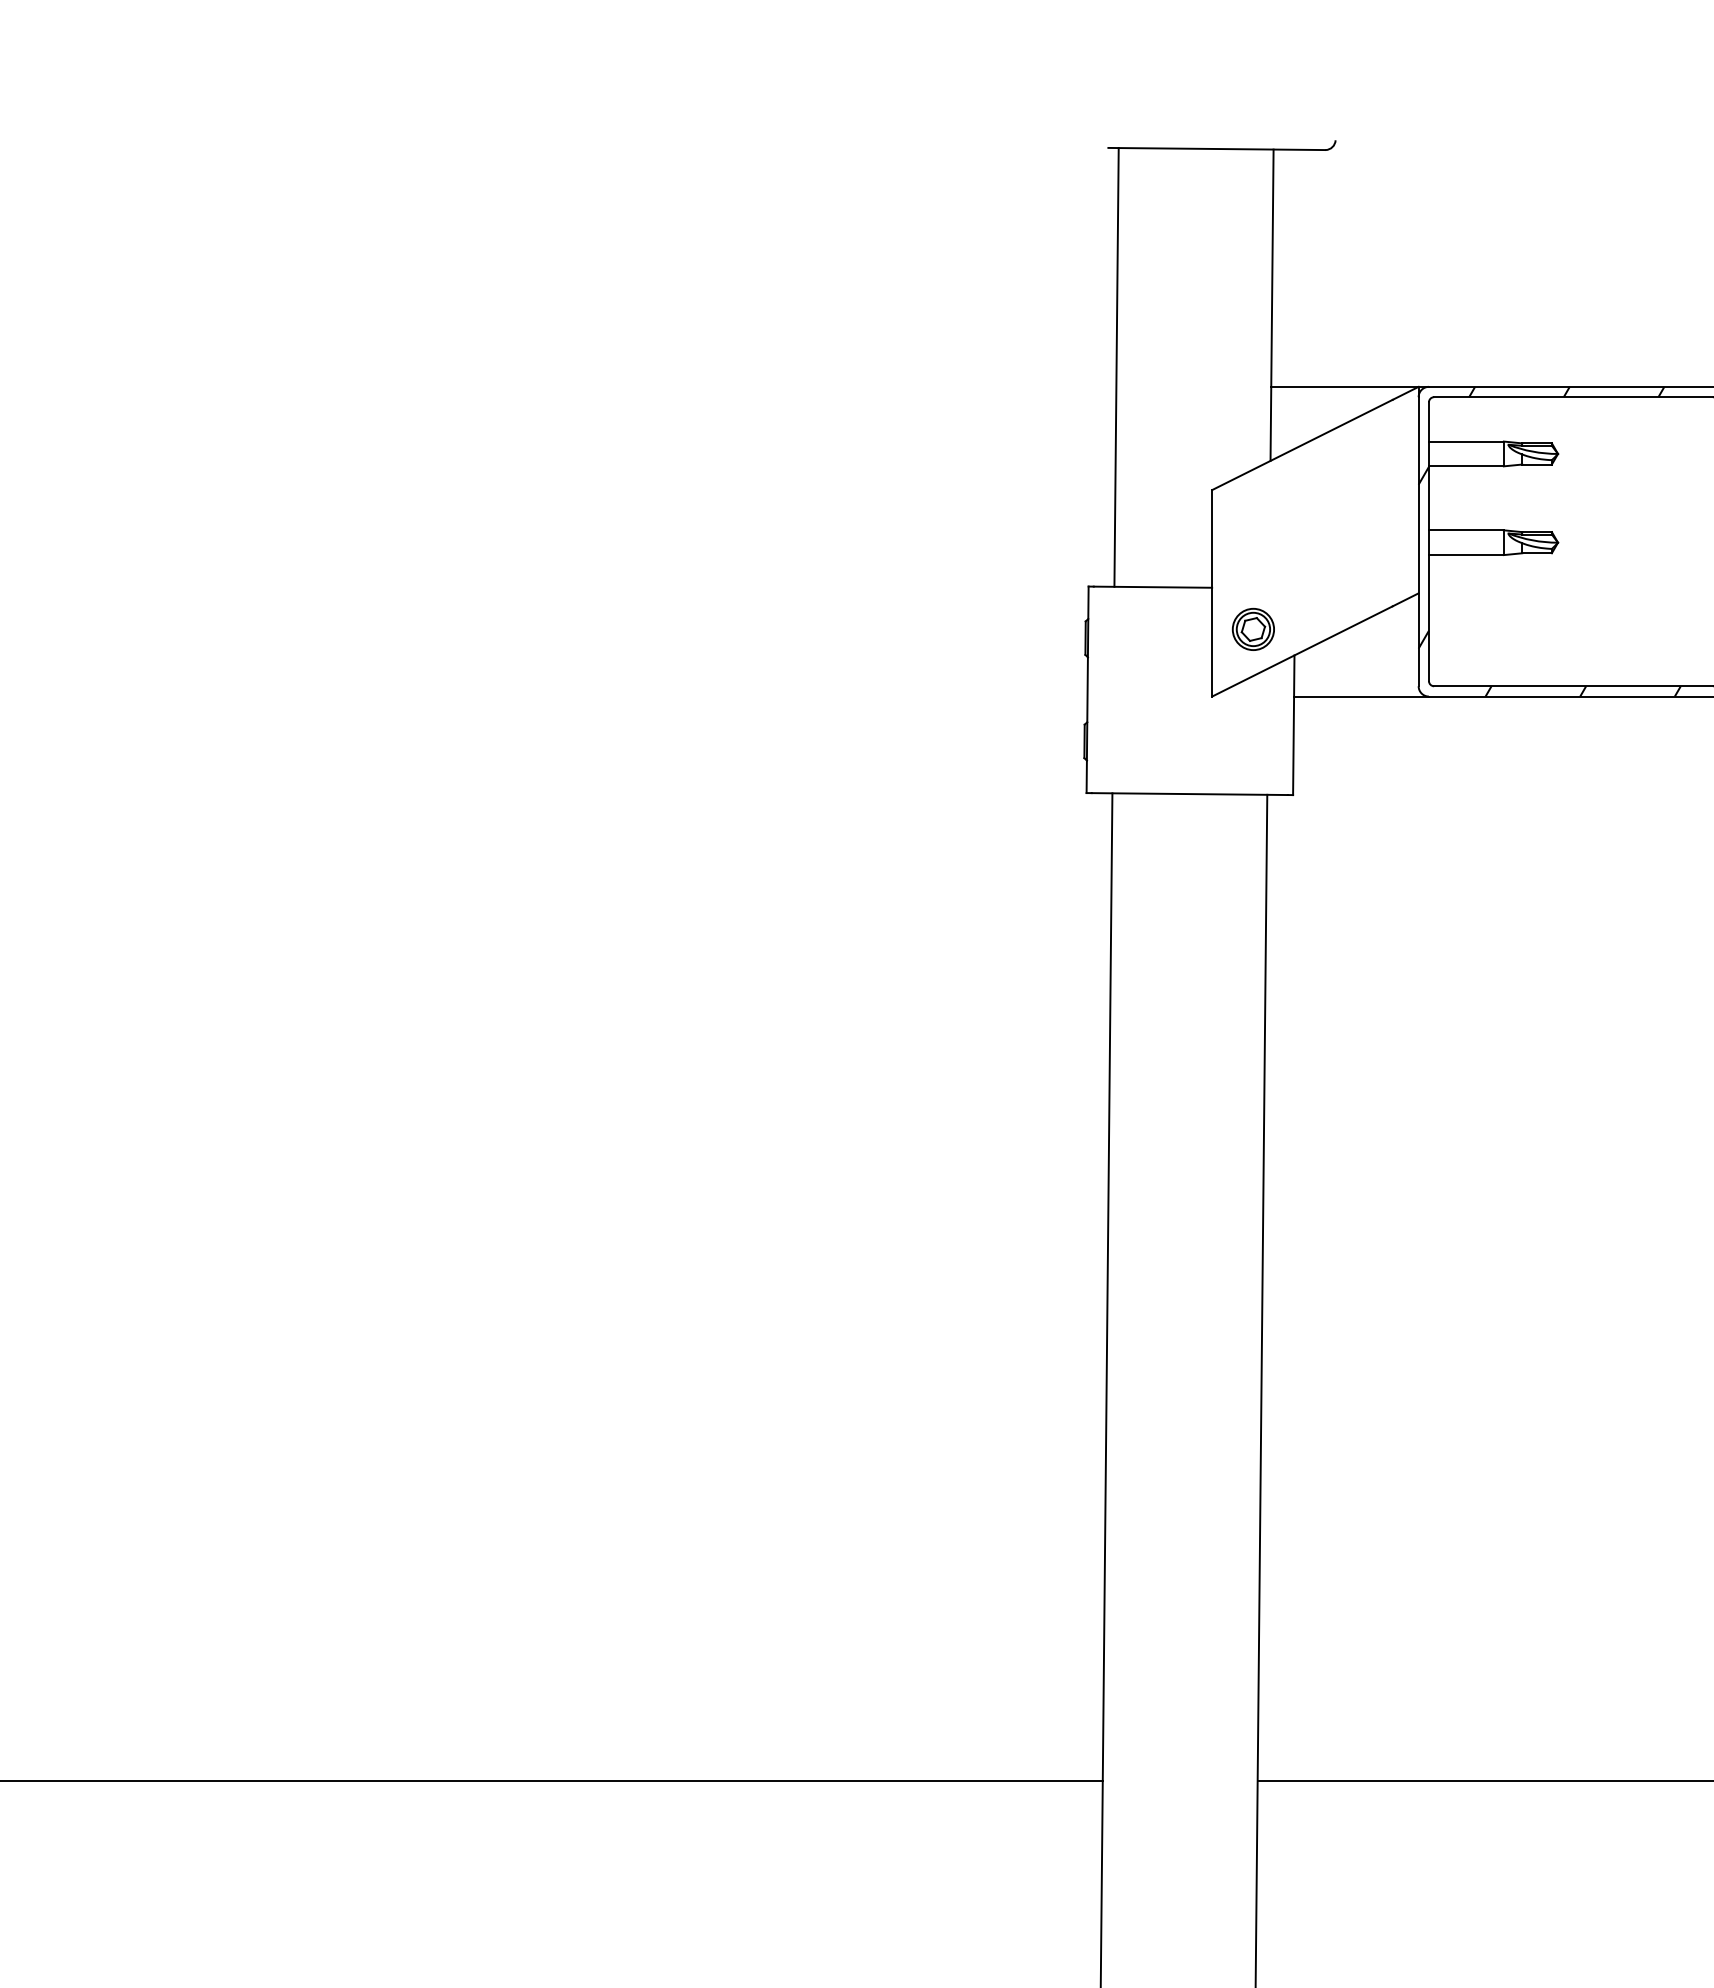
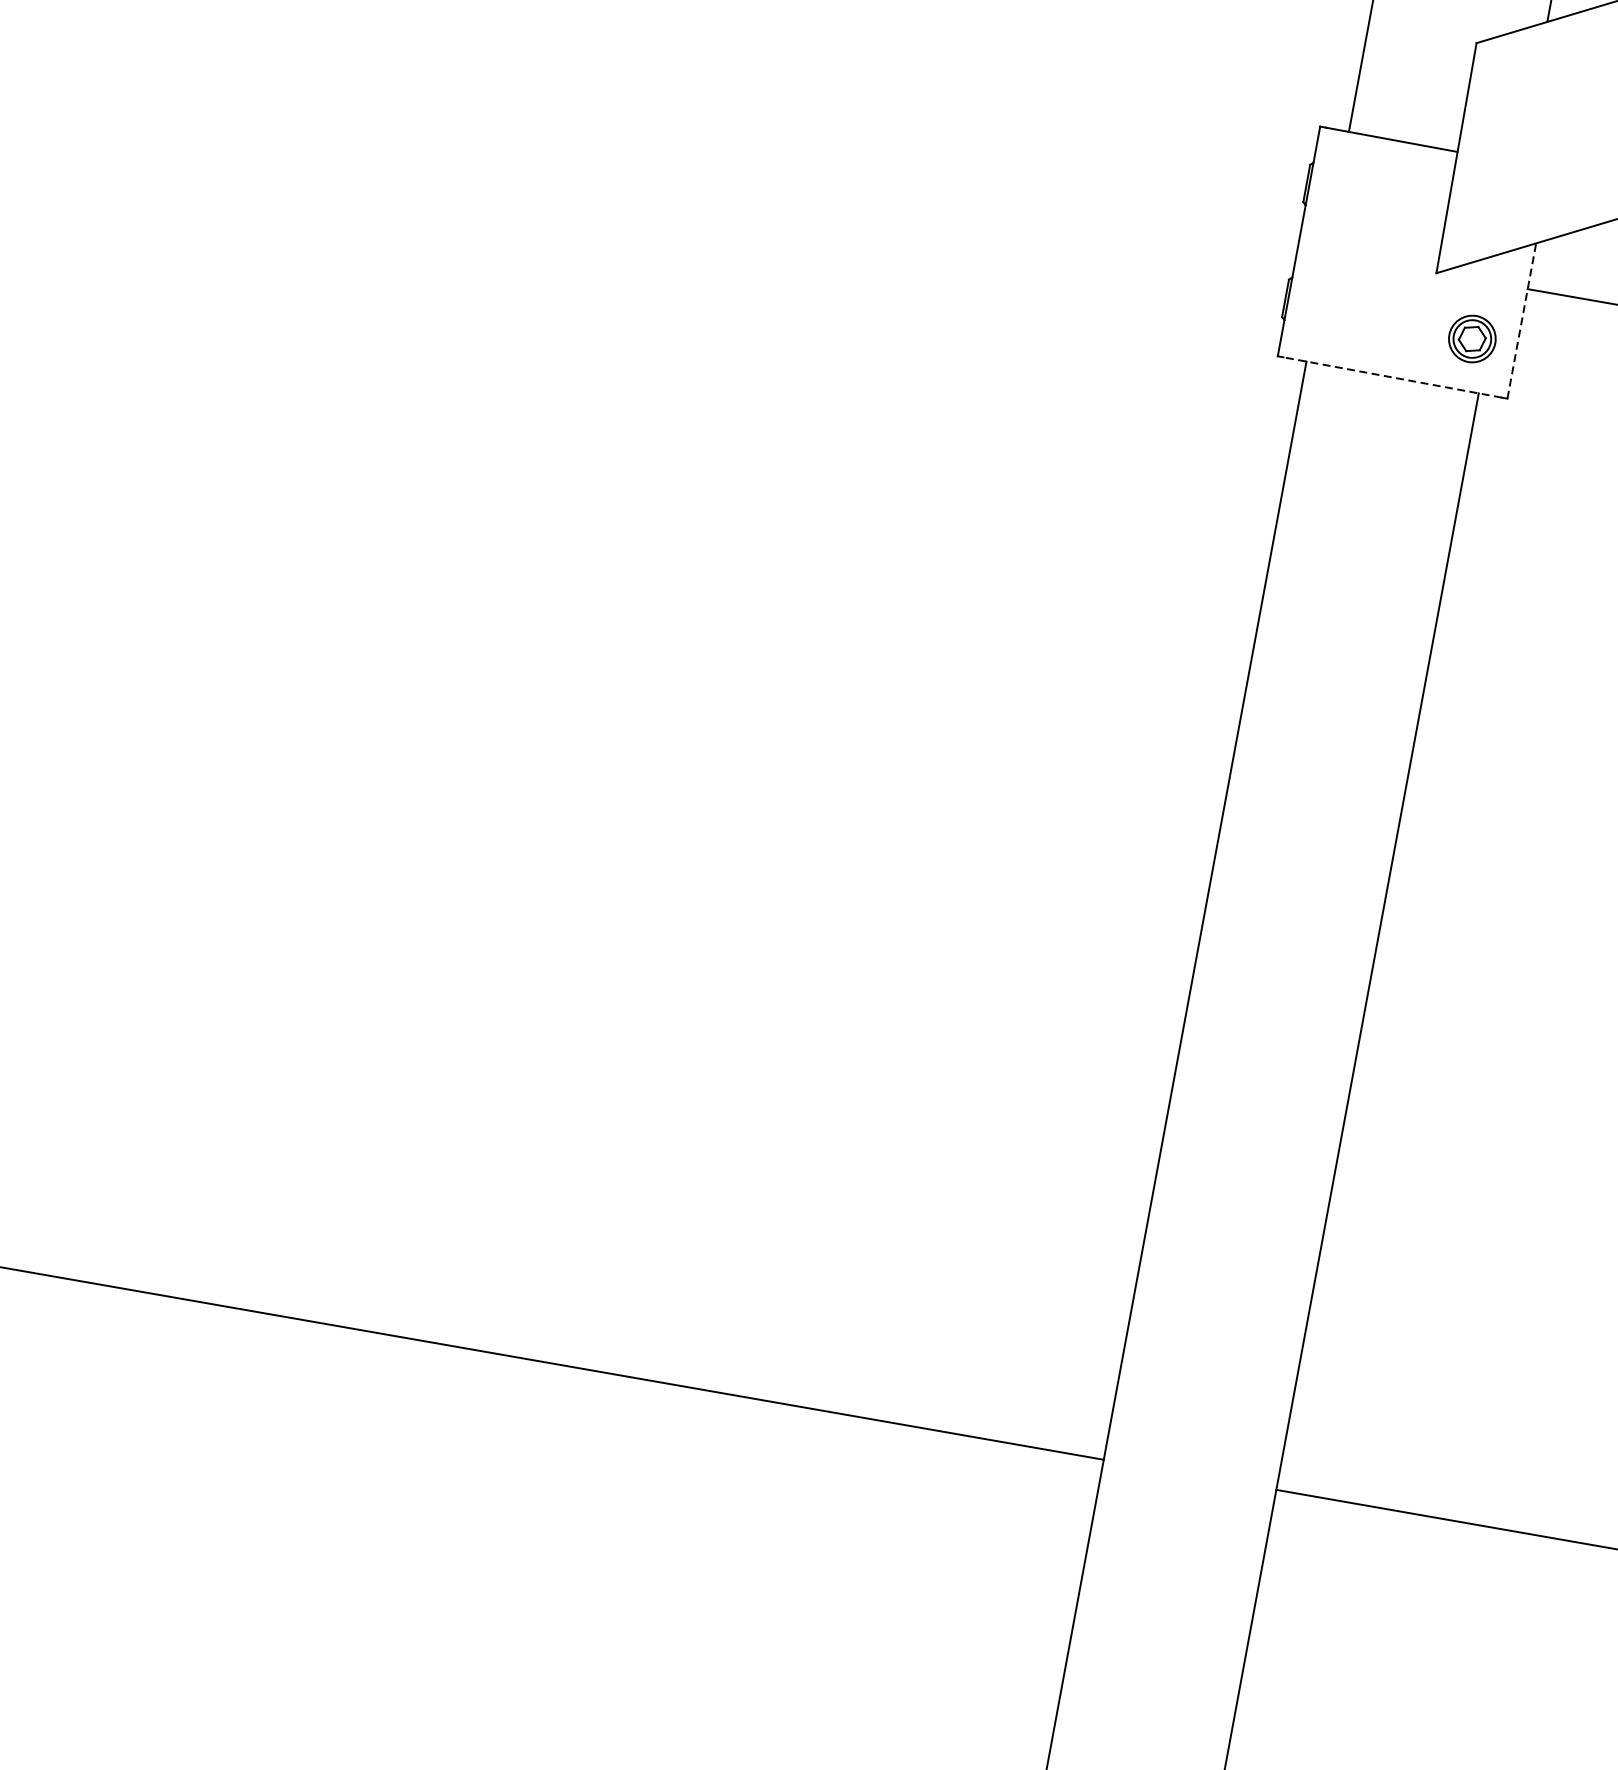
part: (1252, 628) -> (1471, 337), moved
line: (1293, 725) -> (1521, 321), solid -> dashed
line: (1189, 794) -> (1392, 377), solid -> dashed

